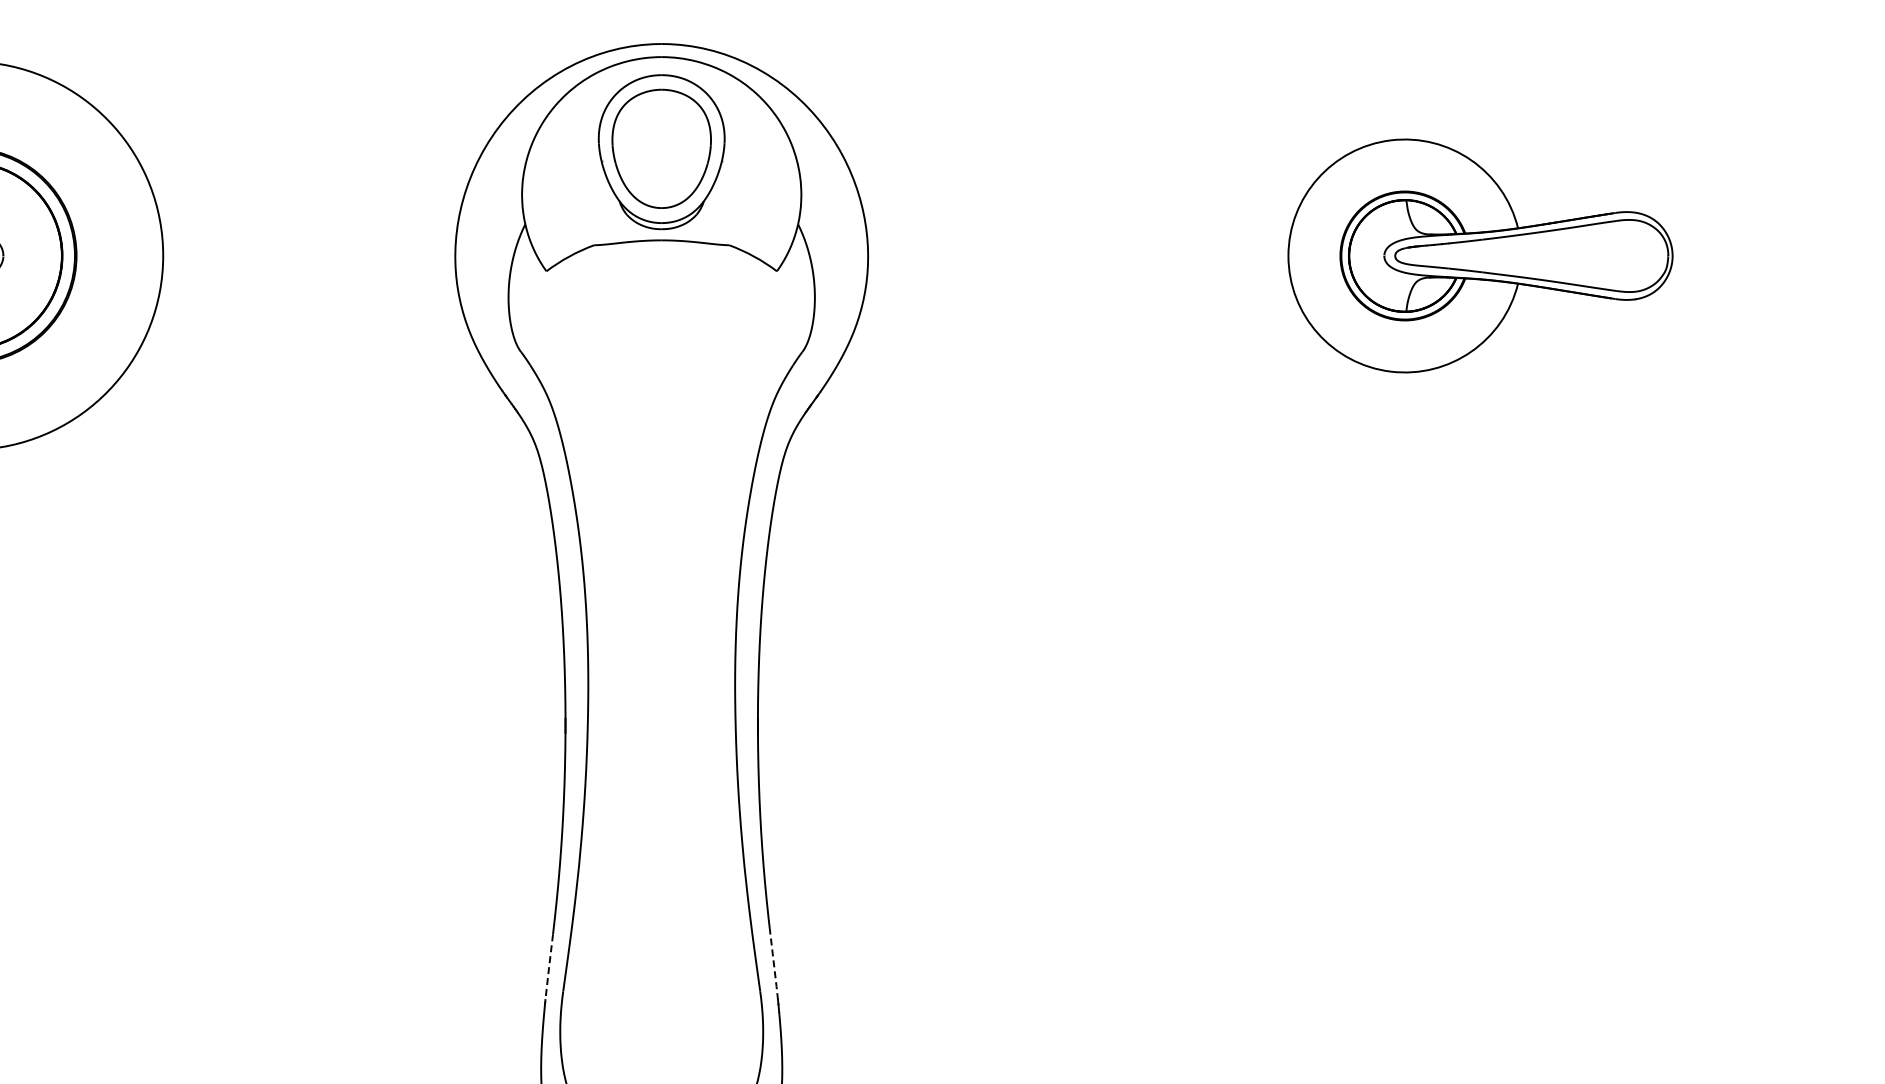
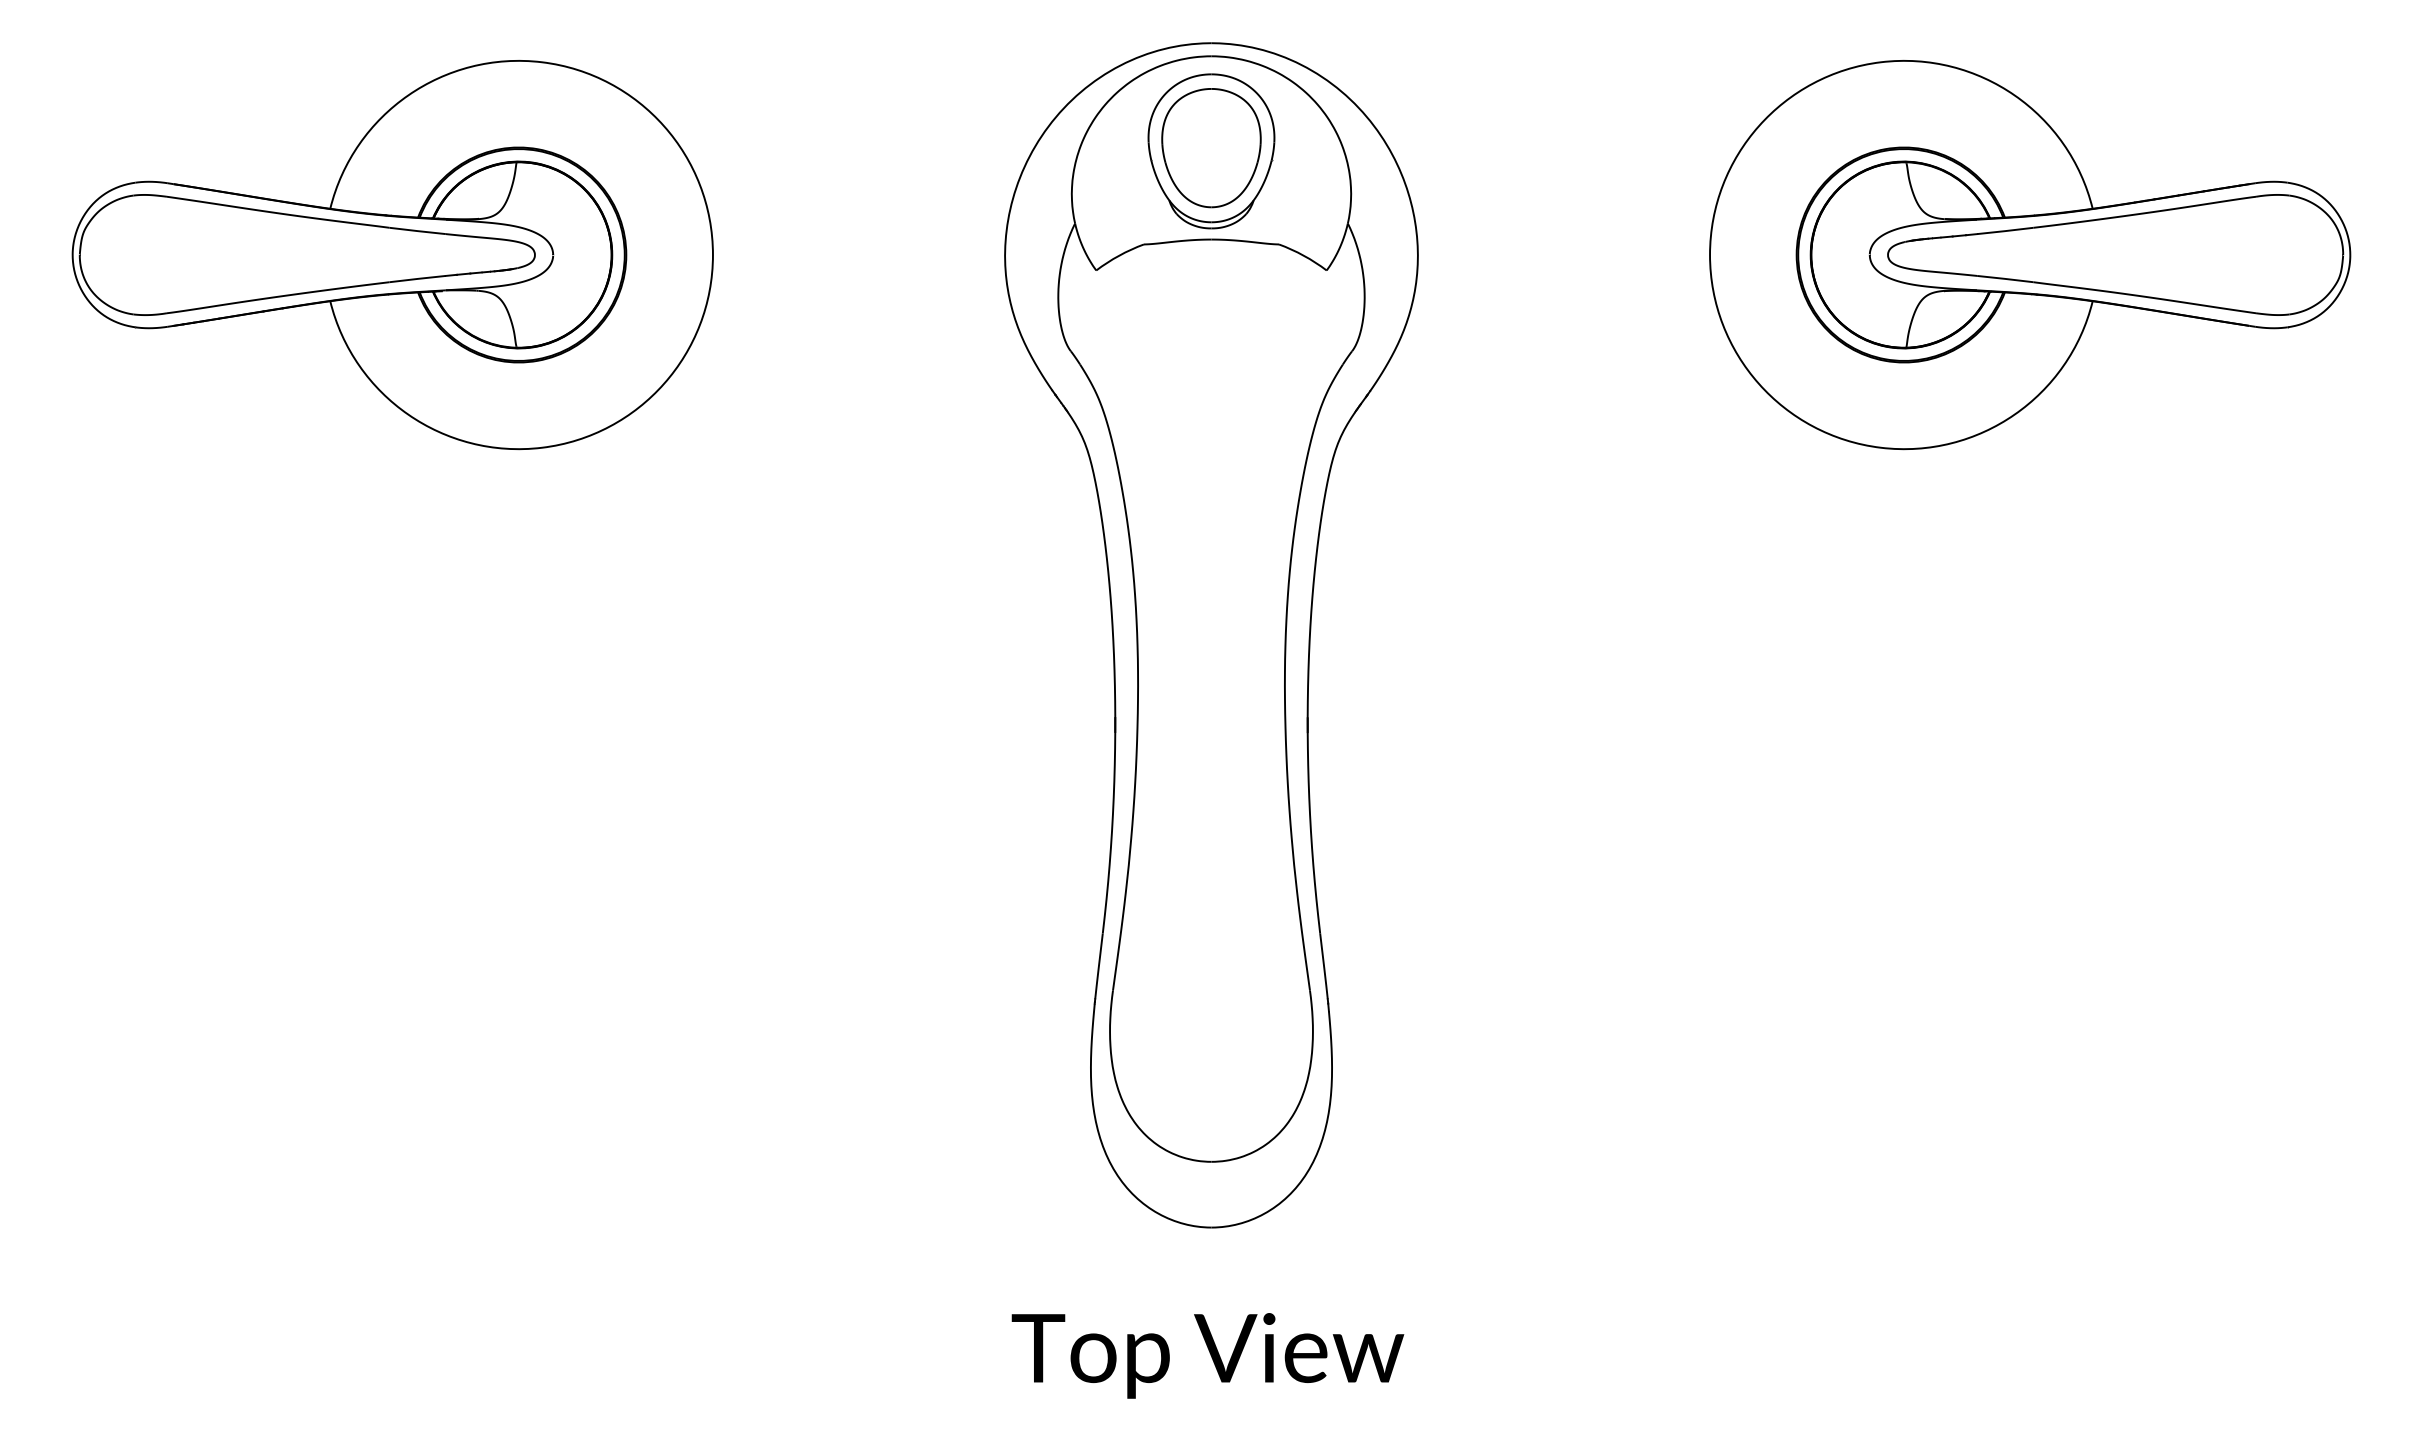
part: (1480, 256) -> (2030, 255), size x1.67
line: (774, 968) -> (1324, 967), dashed -> solid
line: (548, 969) -> (1098, 968), dashed -> solid

